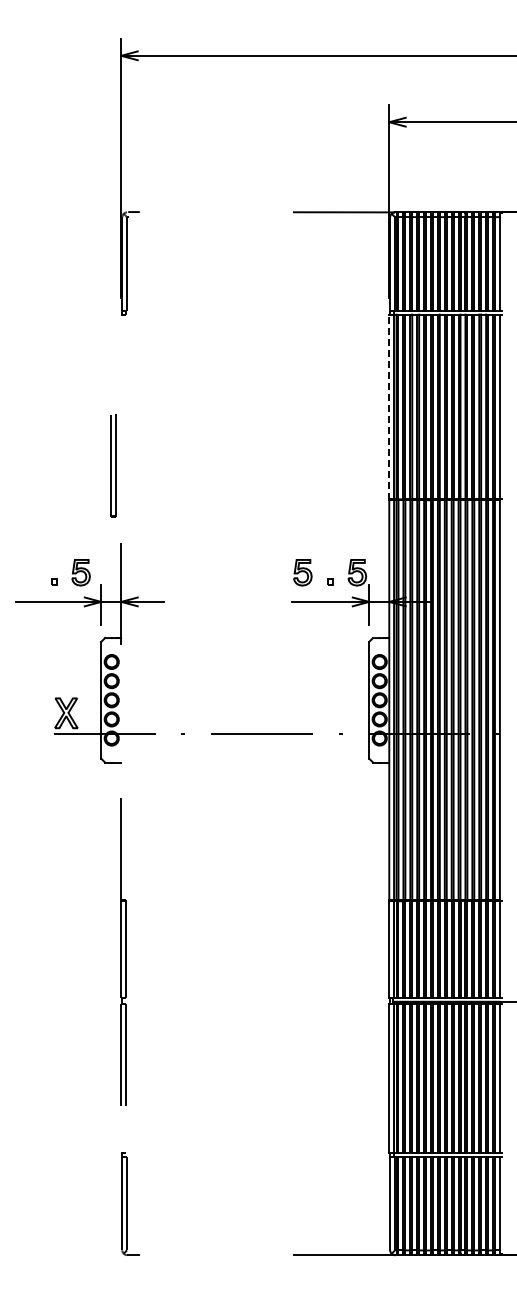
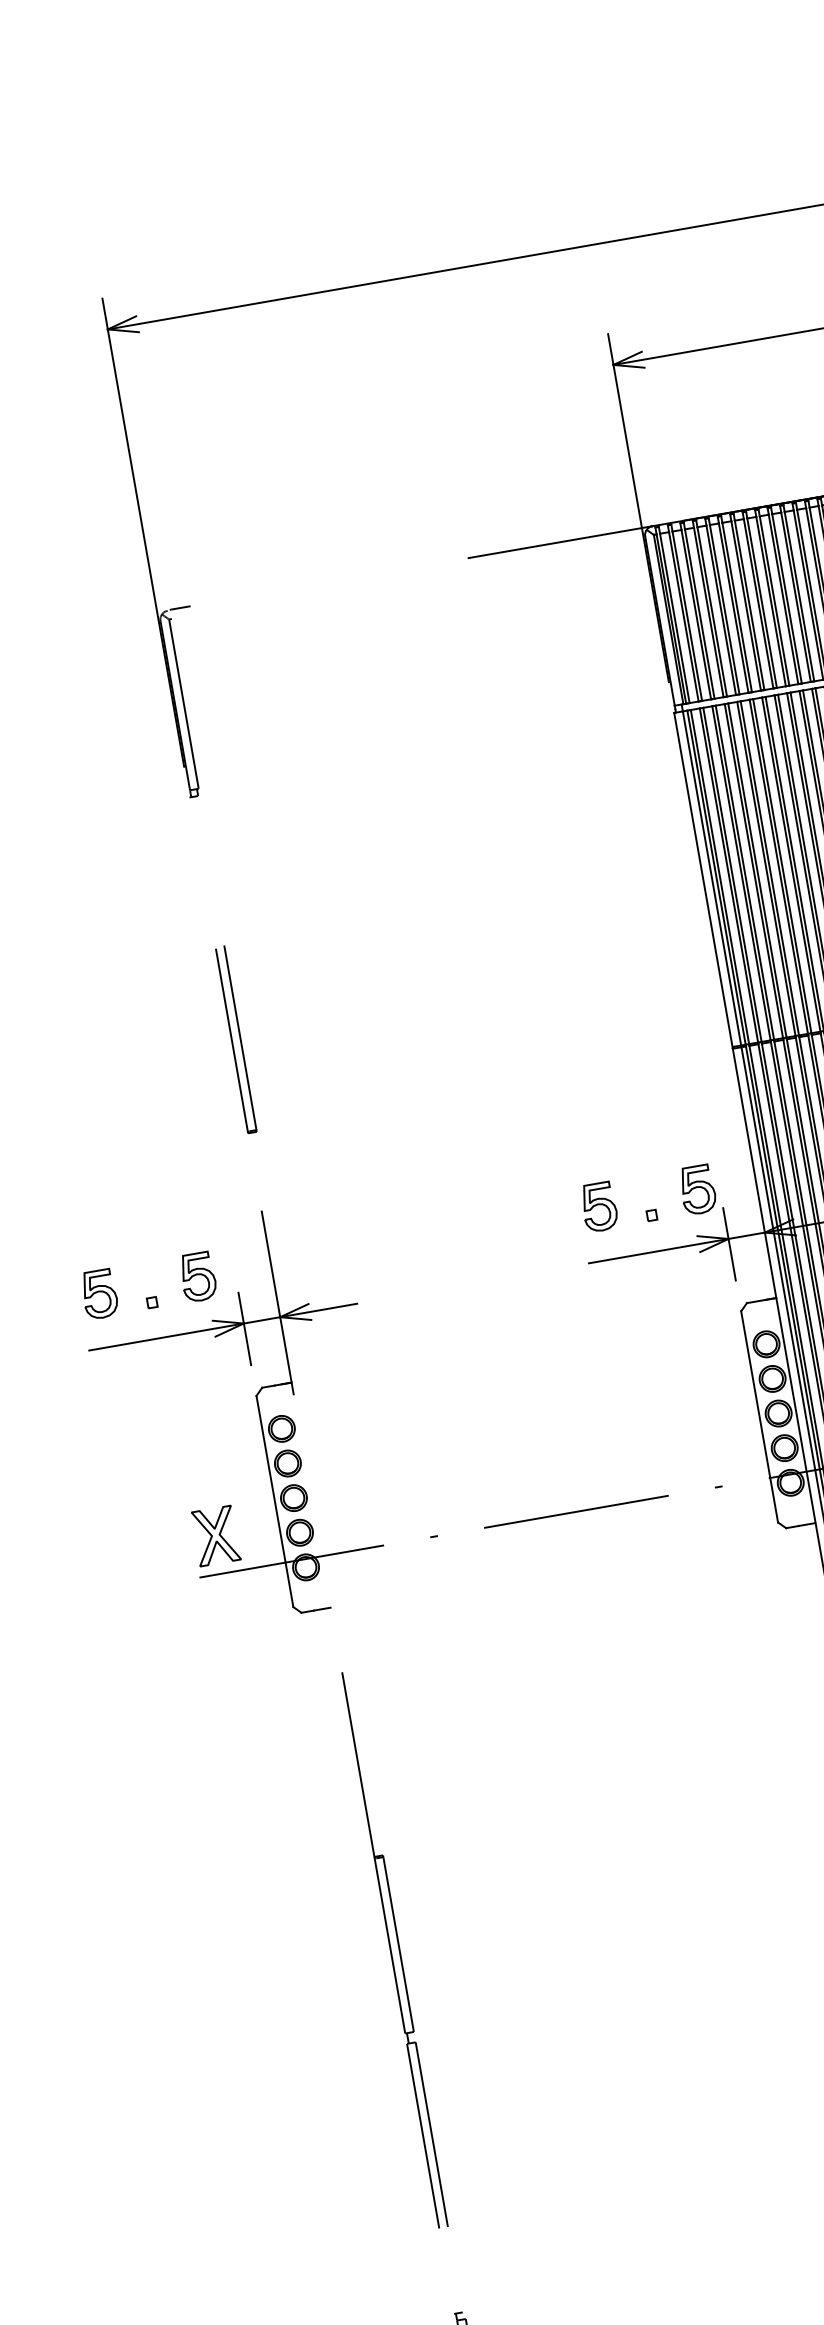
line: (389, 407) -> (703, 880), dashed -> solid
part: (113, 465) -> (235, 1039), moved
part: (26, 572) -> (99, 1293), added

